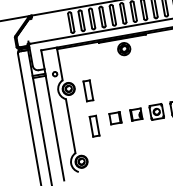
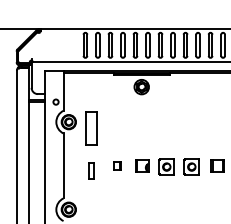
part: (88, 90) -> (91, 128), size x1.4
part: (115, 117) -> (117, 165), size x0.6
part: (94, 125) -> (91, 170), size x0.7

